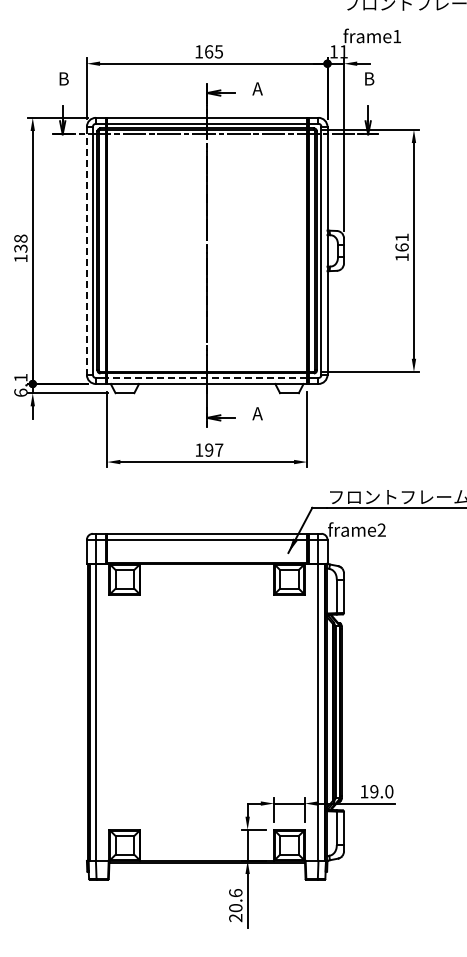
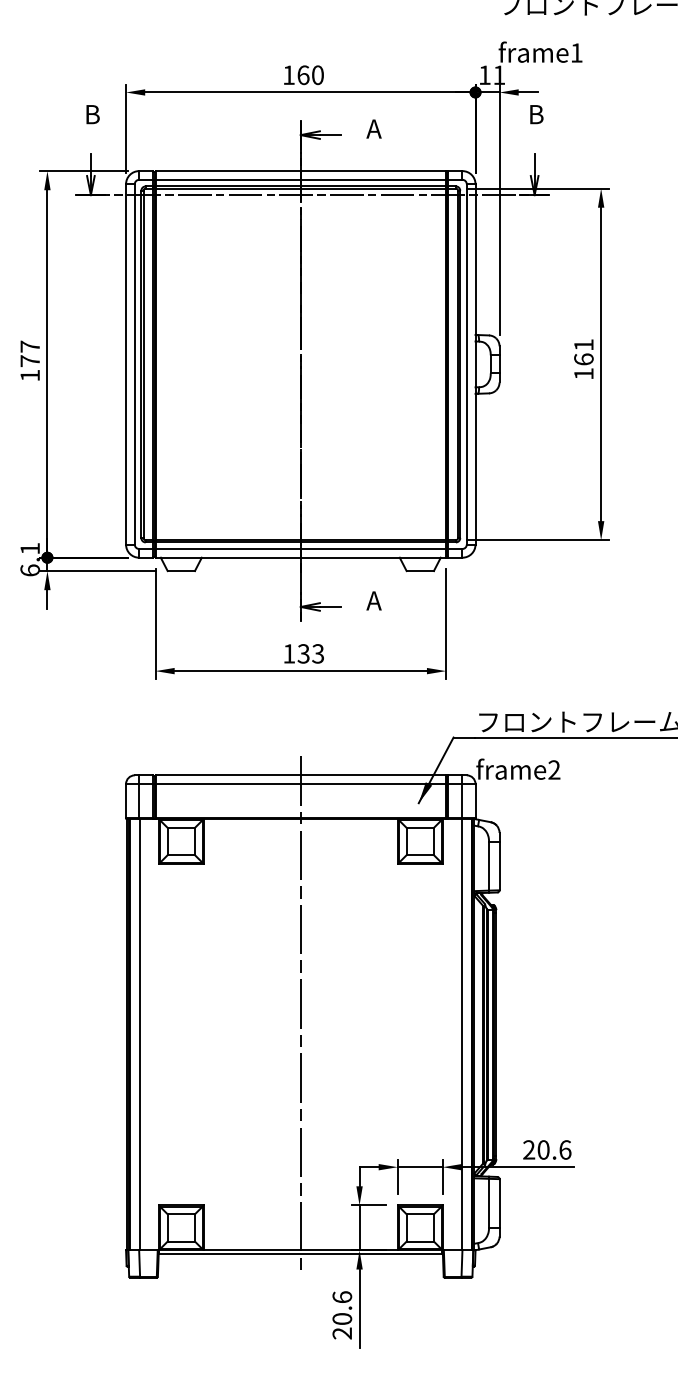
text: (218, 51) -> (317, 74), 165 -> 160
text: (20, 243) -> (29, 353), 138 -> 177
line: (86, 251) -> (125, 365), dashed -> solid
line: (207, 377) -> (301, 548), dashed -> solid
text: (214, 449) -> (311, 652), 197 -> 133
line: (207, 698) -> (301, 1014), added
text: (376, 791) -> (546, 1149), 19.0 -> 20.6

